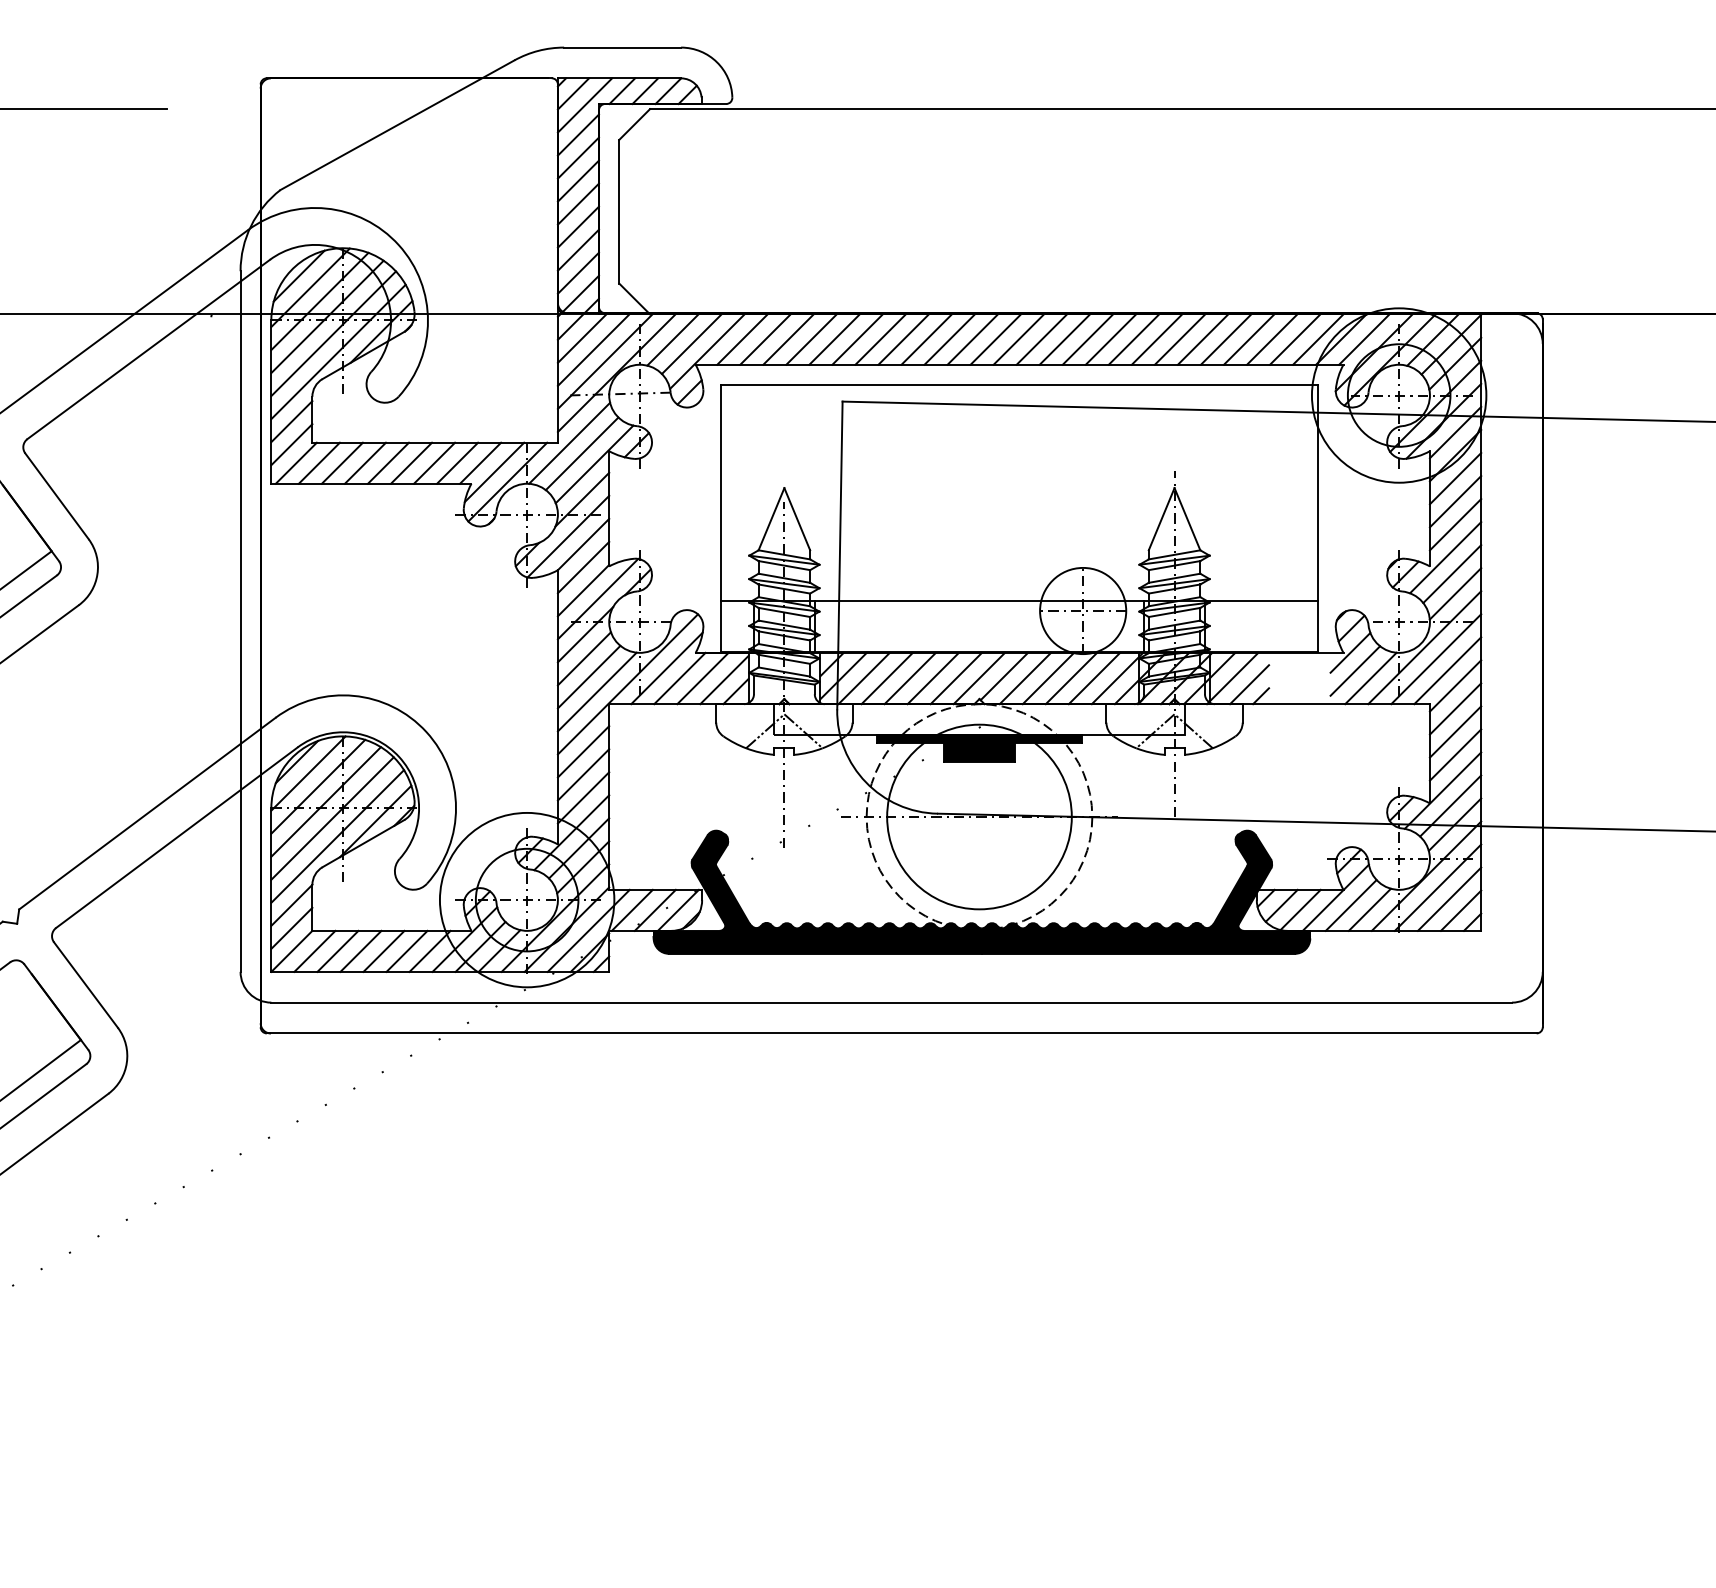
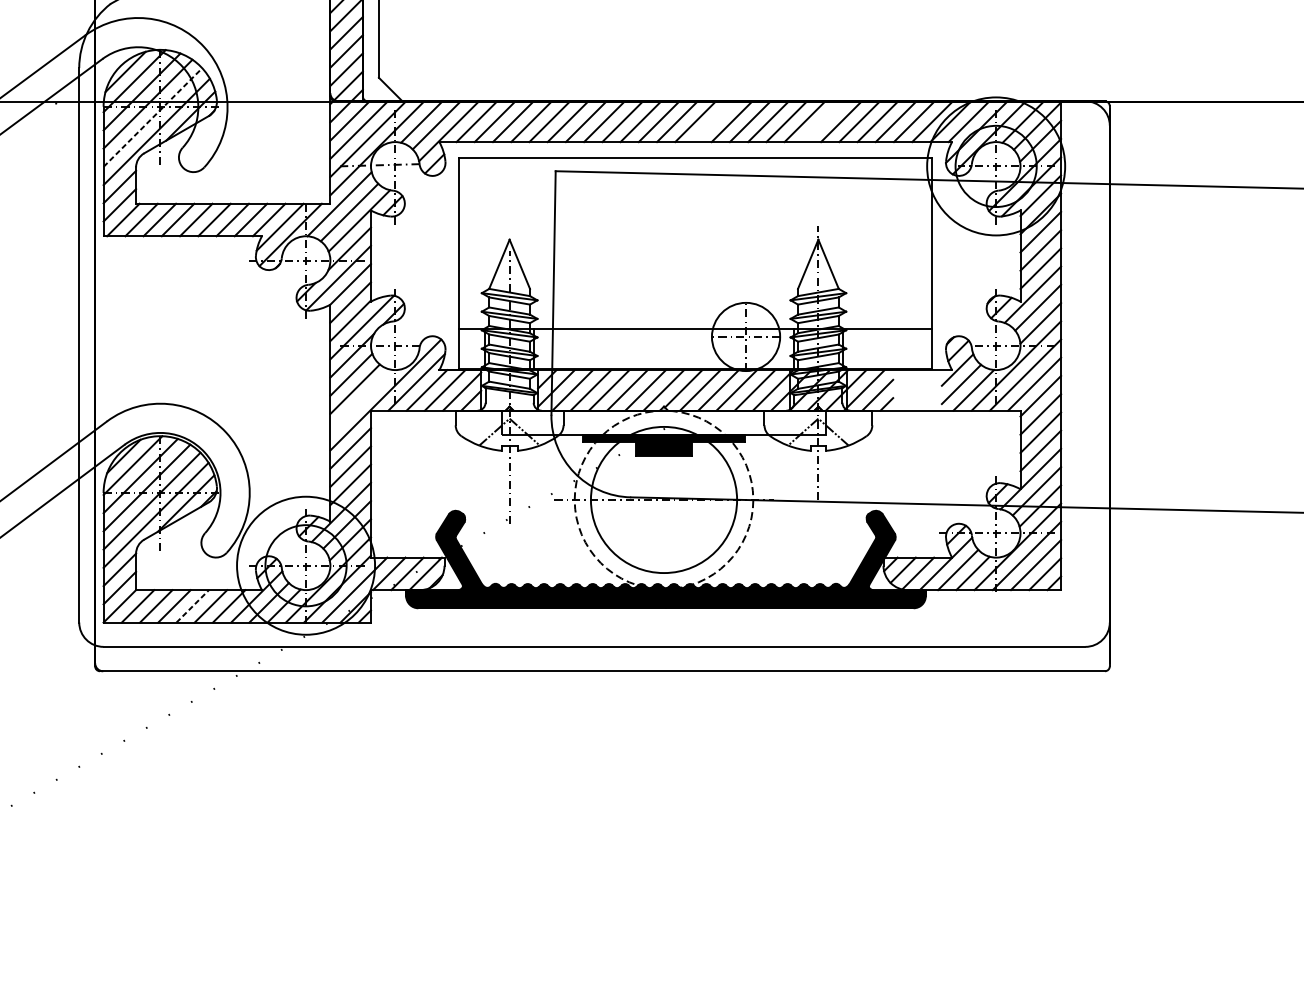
line: (334, 333) -> (153, 117), solid -> dashed
line: (1041, 339) -> (713, 122), removed
line: (1179, 339) -> (822, 122), removed
line: (596, 691) -> (360, 400), removed
line: (384, 951) -> (193, 606), solid -> dashed

